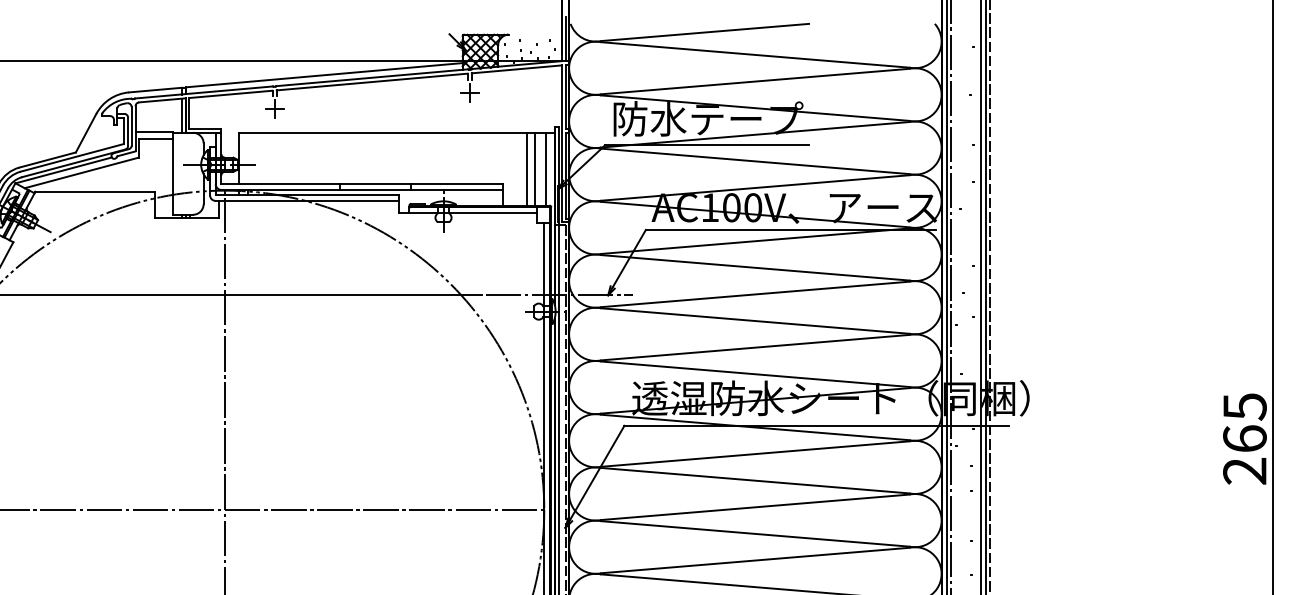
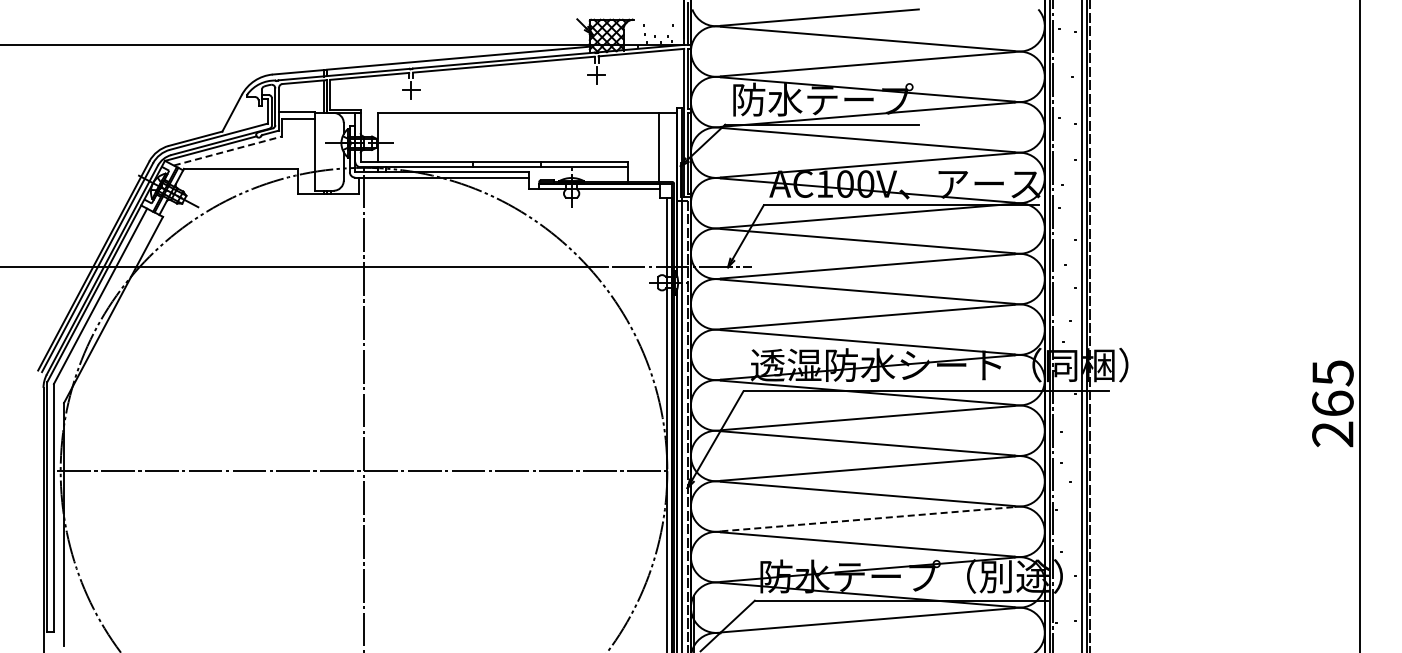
line: (526, 169) -> (650, 147), removed
line: (546, 169) -> (669, 147), removed
line: (82, 172) -> (228, 150), solid -> dashed
line: (756, 560) -> (868, 519), solid -> dashed

